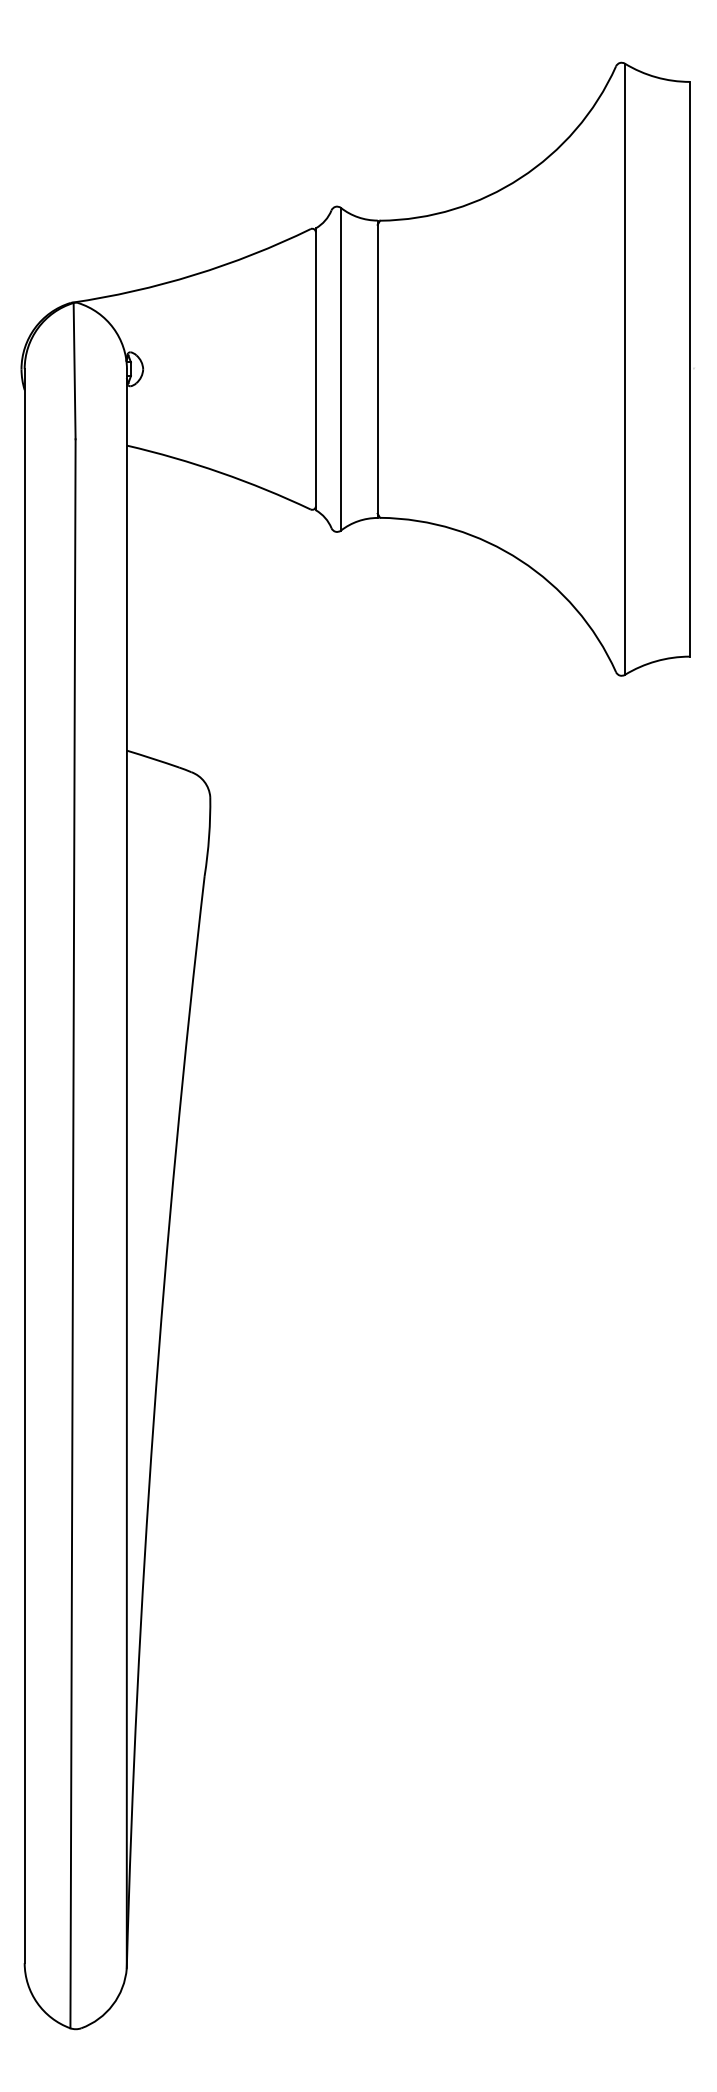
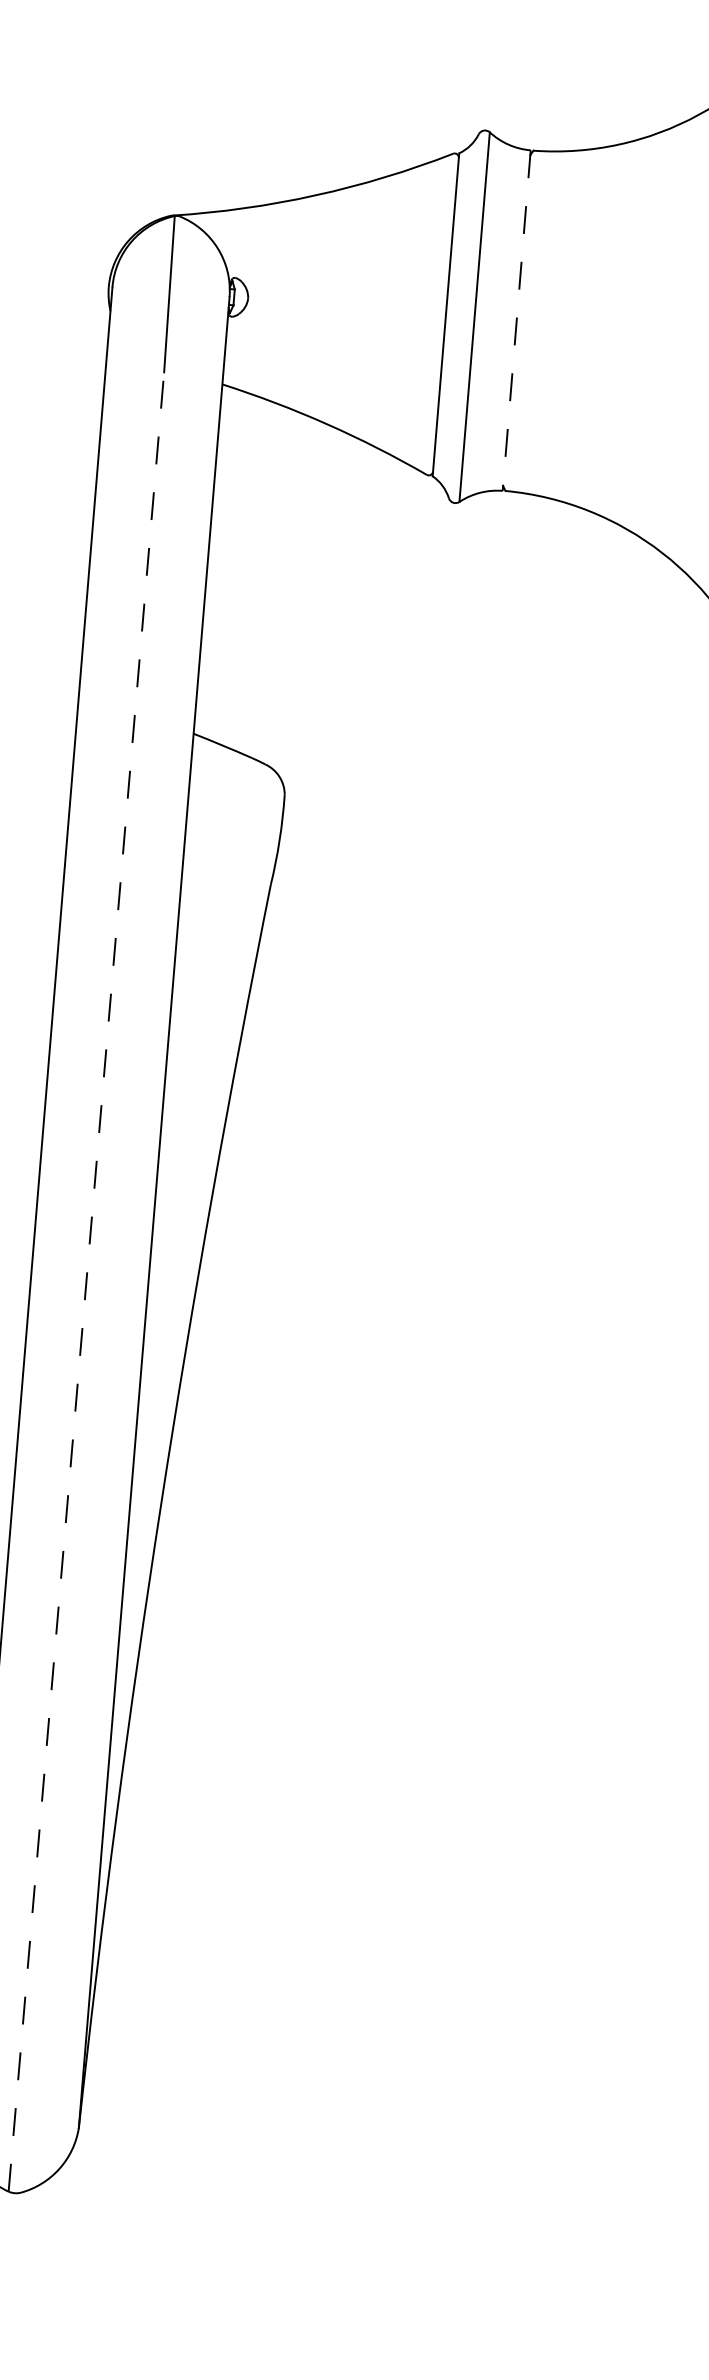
line: (377, 369) -> (516, 320), solid -> dashed
line: (73, 1233) -> (86, 1281), solid -> dashed

